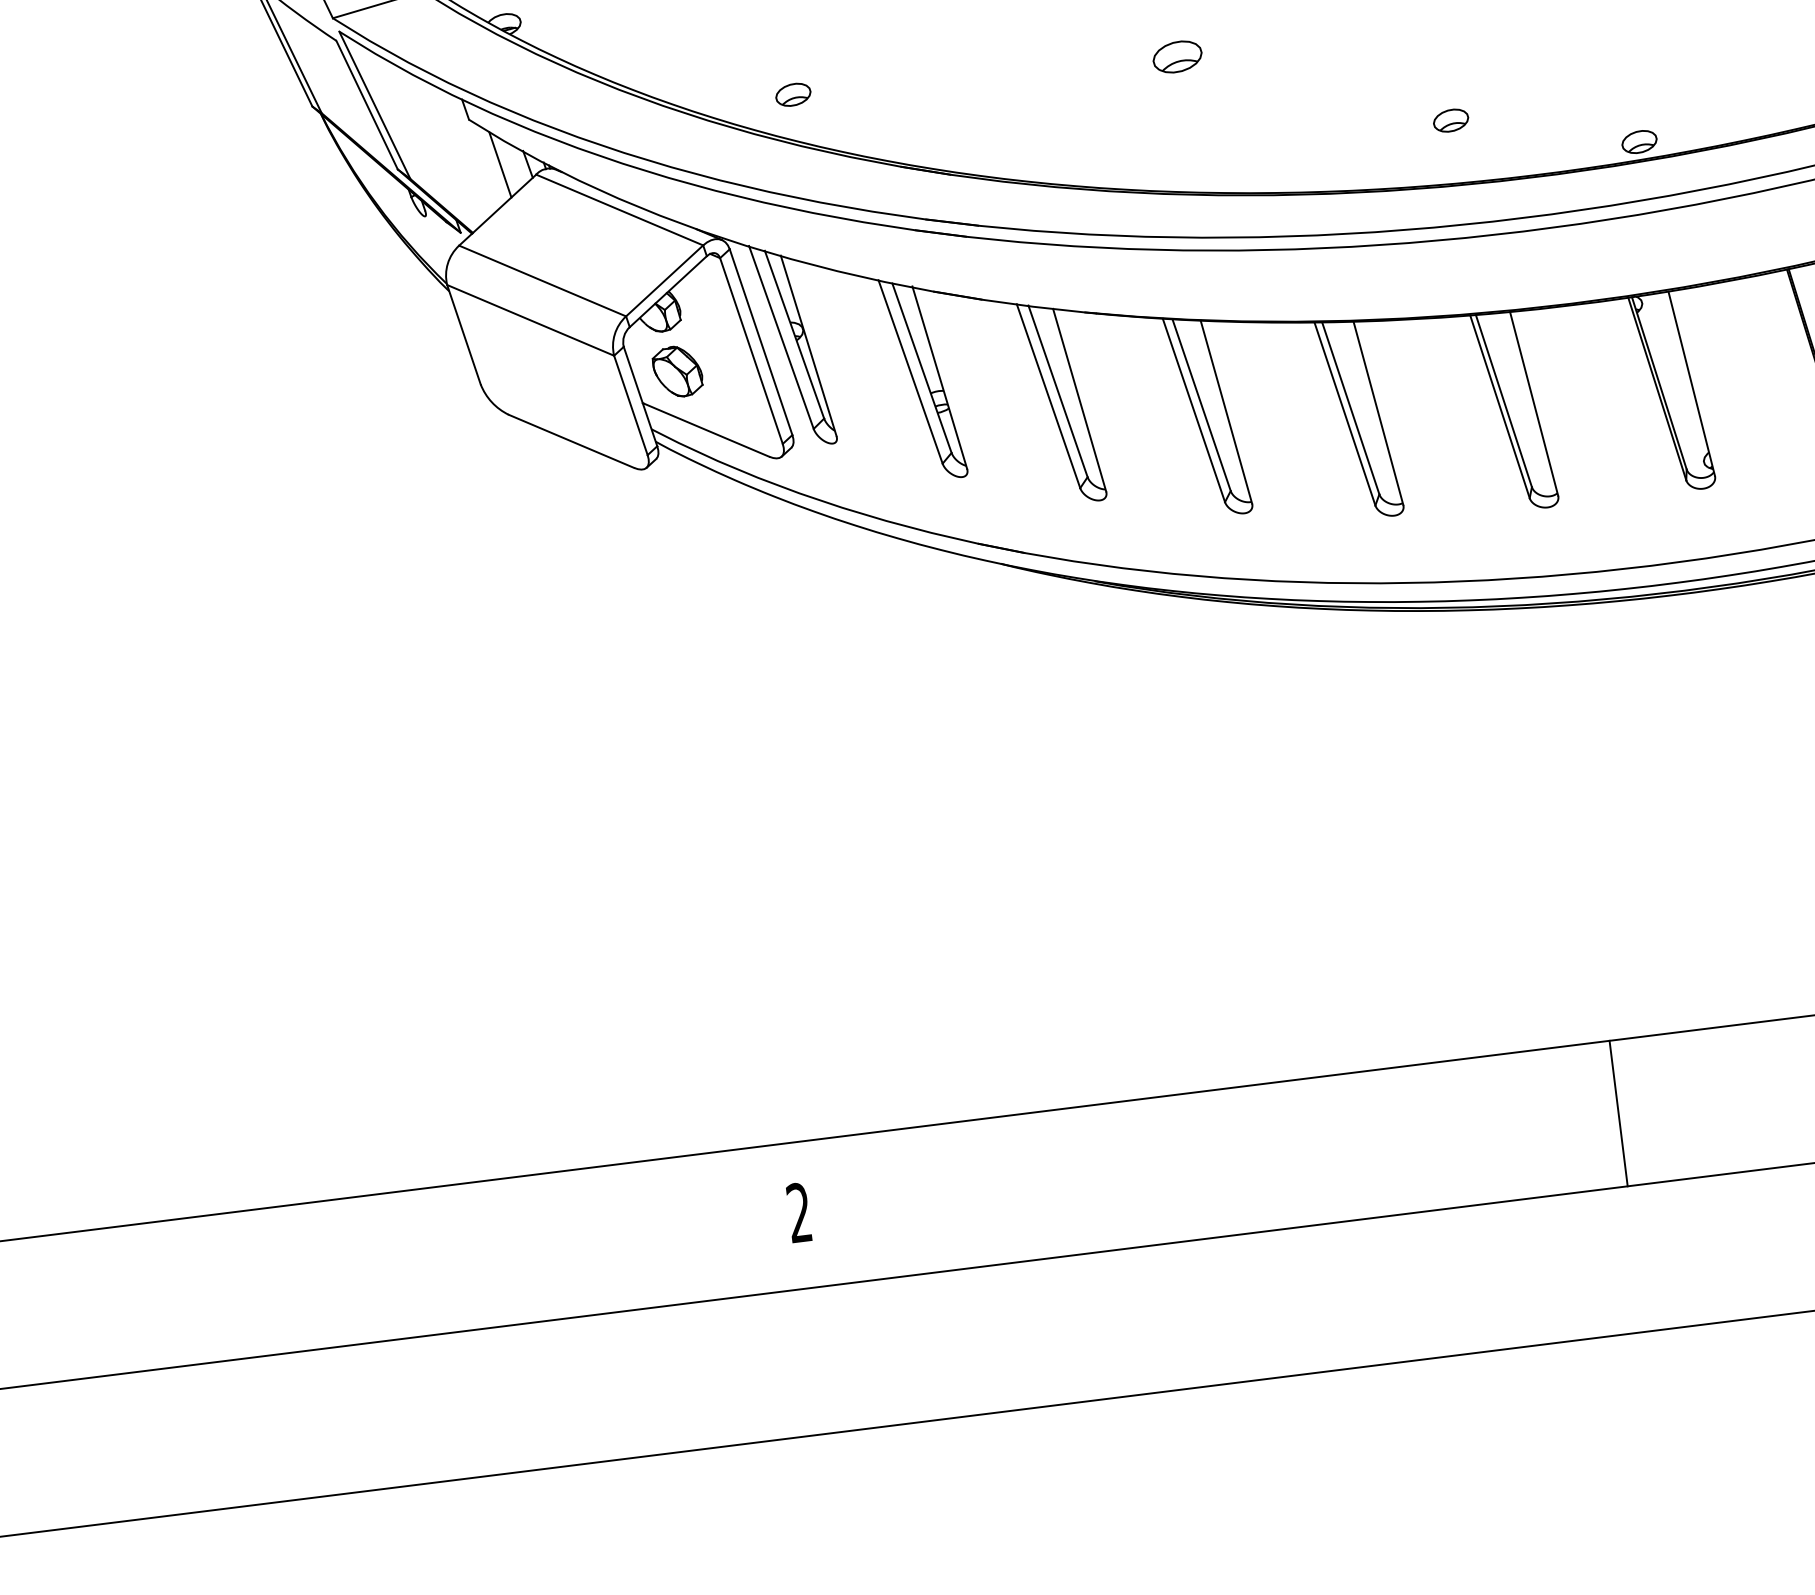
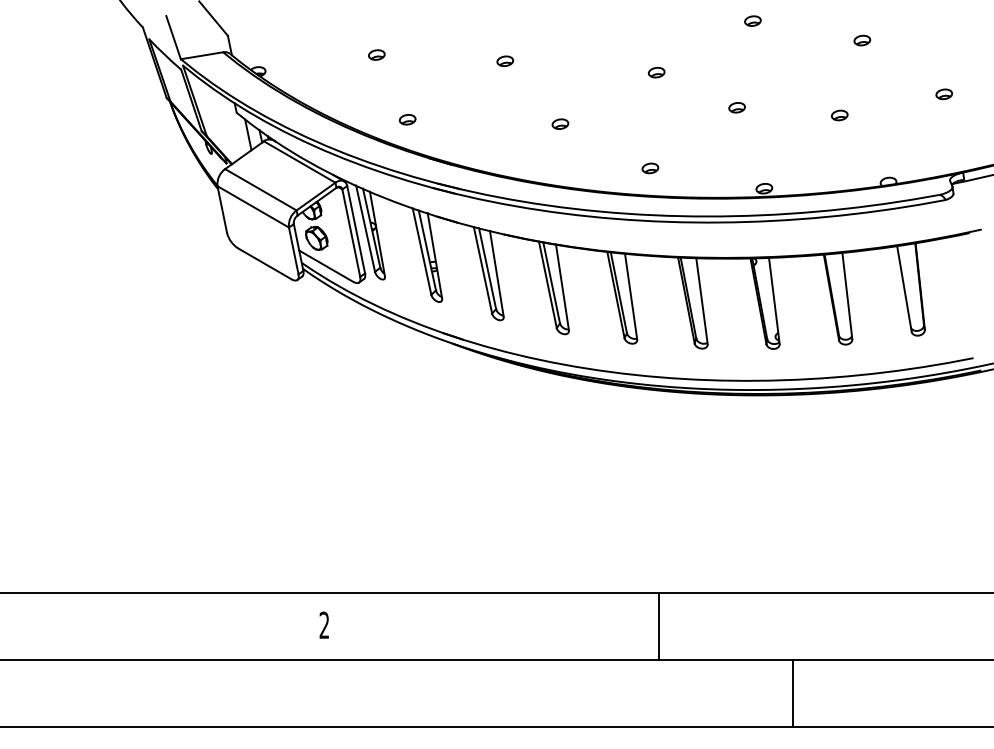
part: (1177, 55) -> (560, 123), size x0.71
part: (792, 94) -> (407, 119), moved
part: (1451, 120) -> (650, 168), moved
line: (1619, 1113) -> (659, 626), moved

